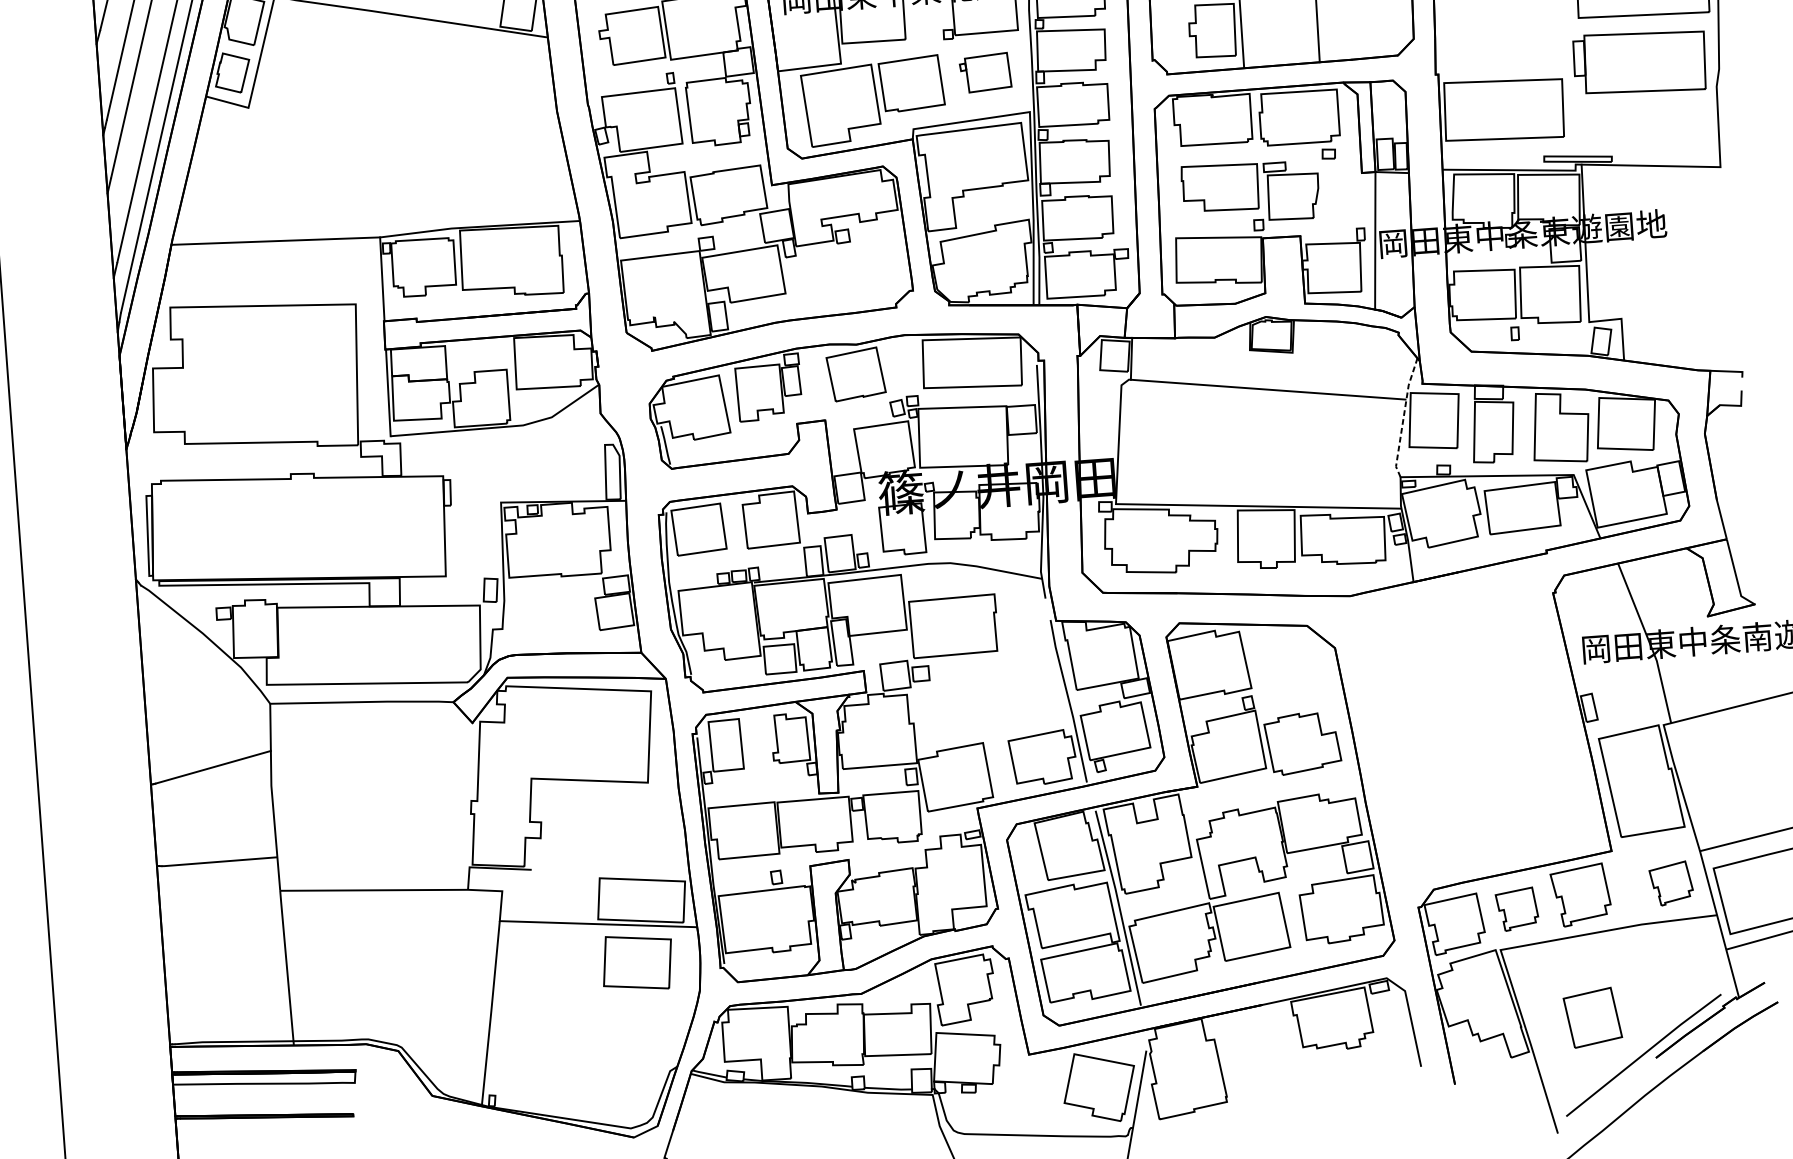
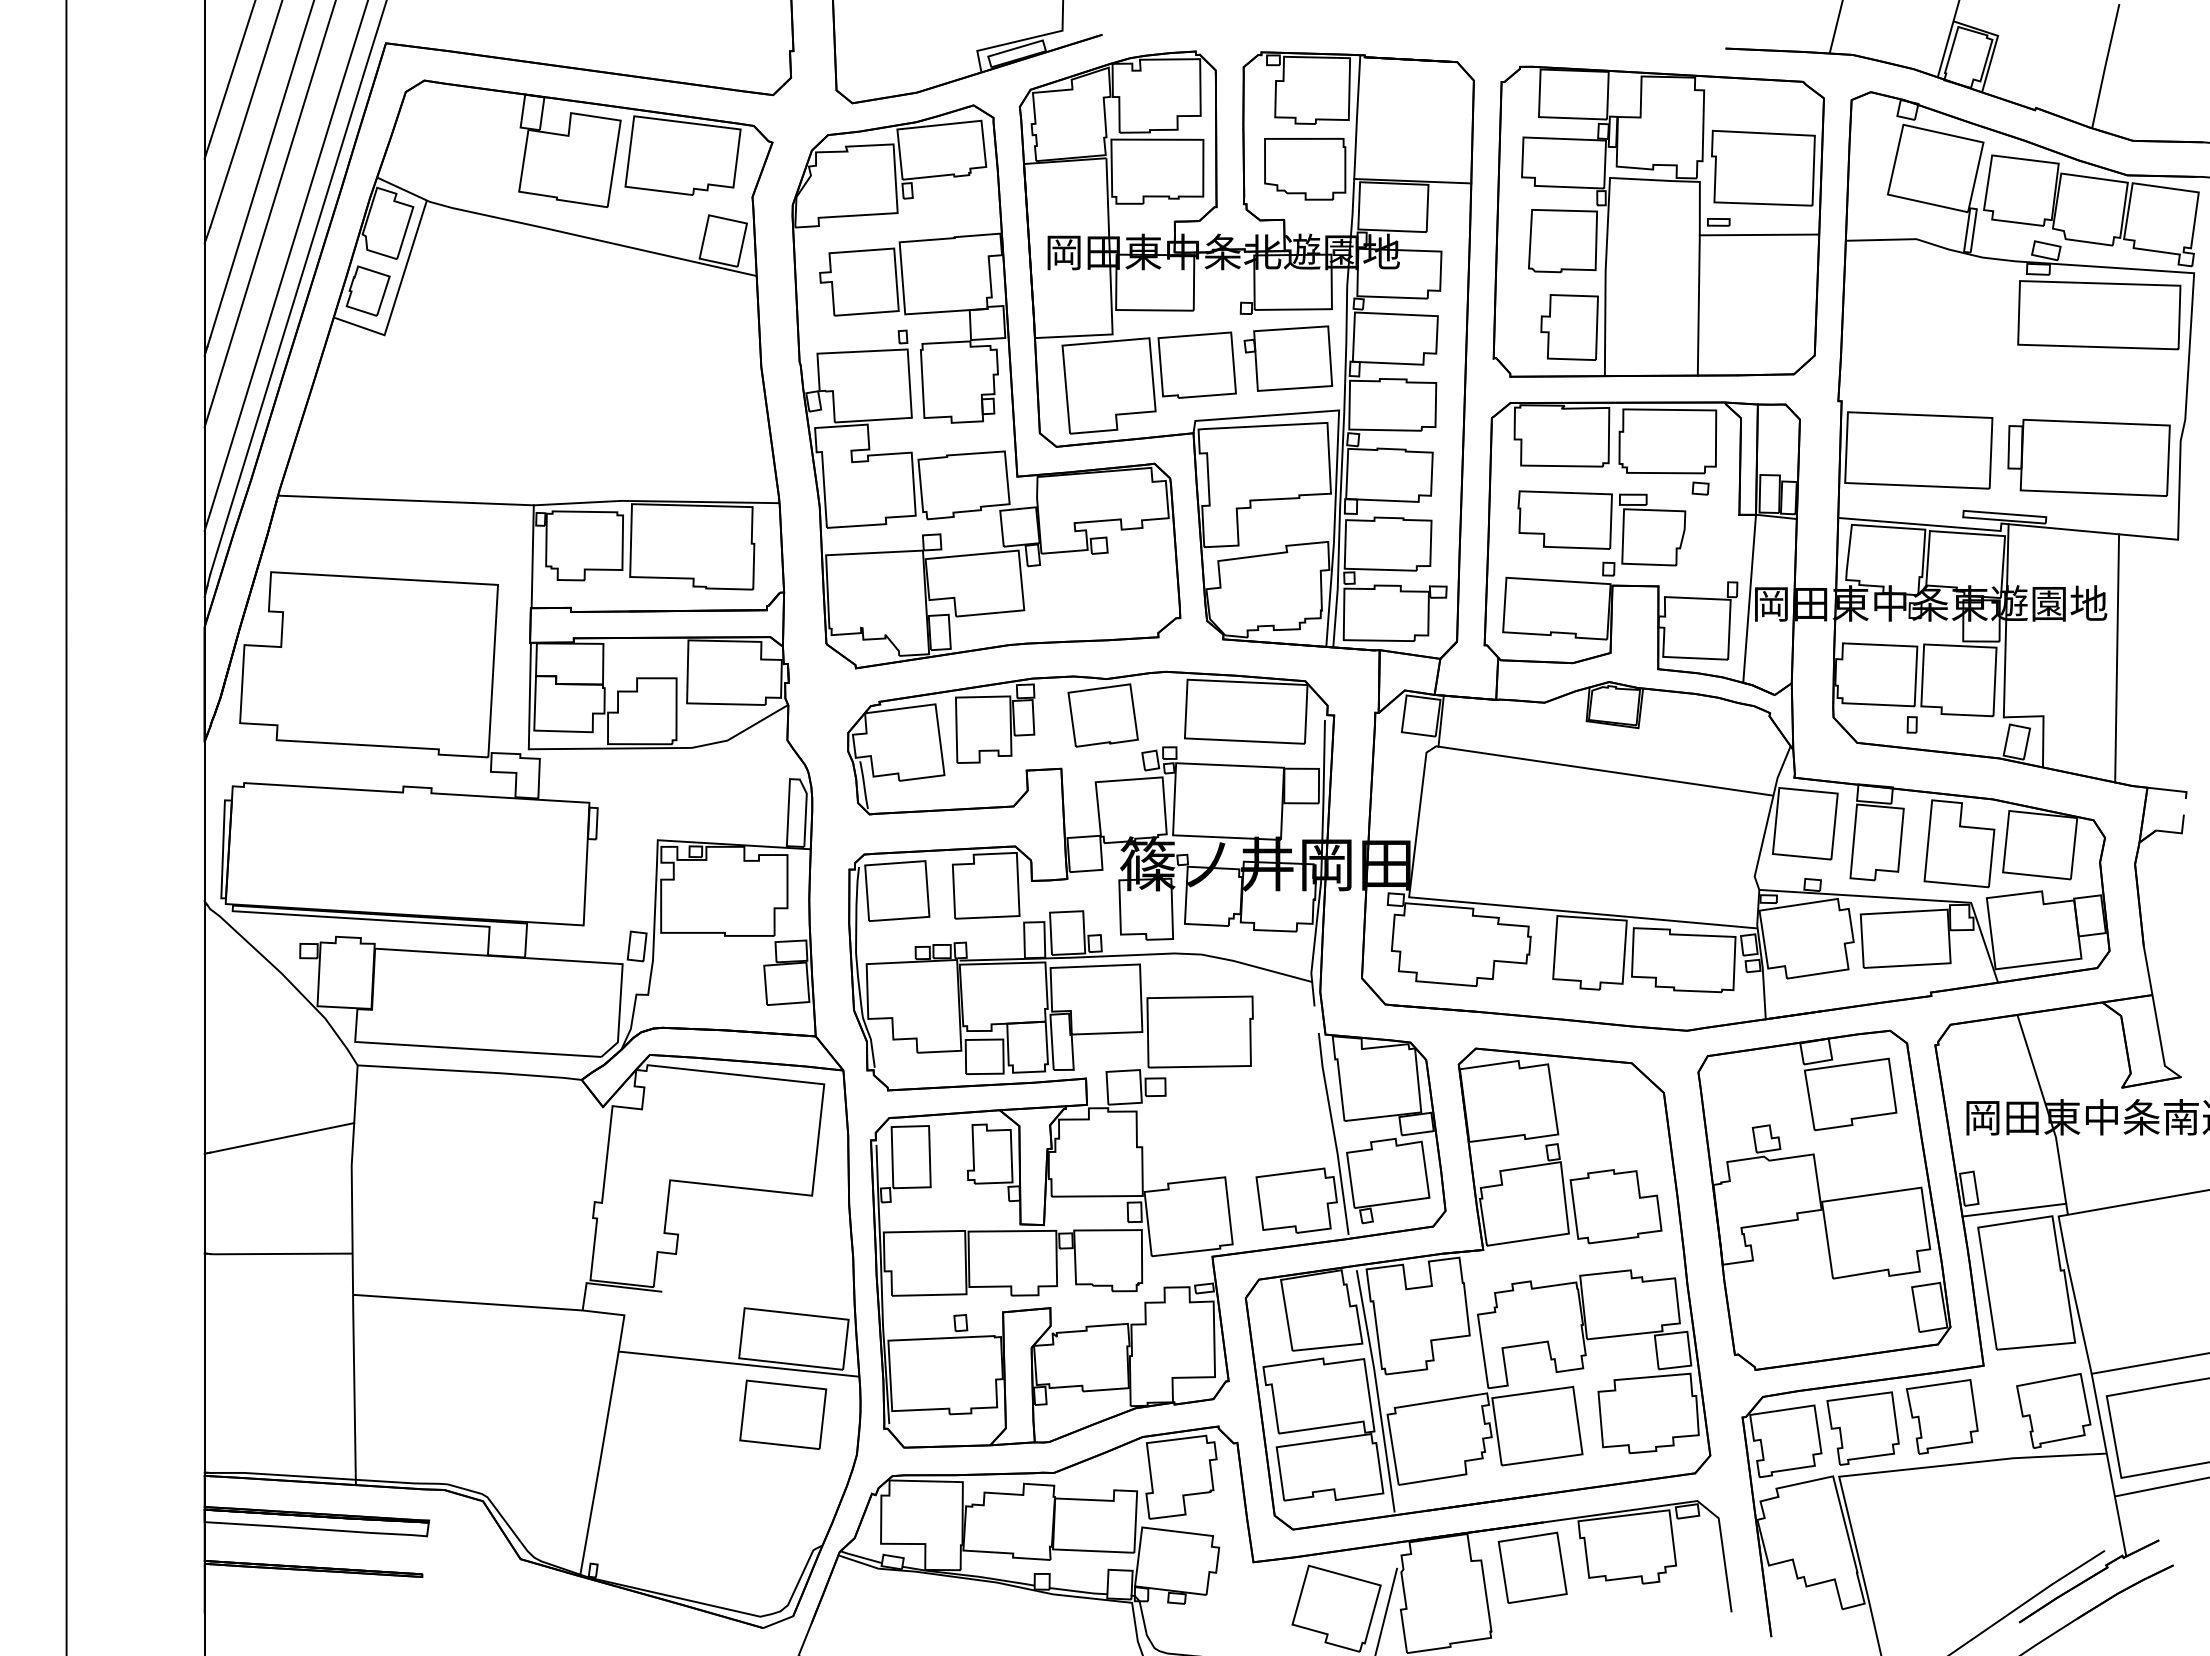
part: (1639, 62) -> (2088, 457), moved
part: (985, 72) -> (1288, 358), size x1.43
line: (1678, 267) -> (2117, 658), added
line: (1403, 417) -> (1768, 817), dashed -> solid
line: (1627, 722) -> (2014, 1209), added
part: (1472, 725) -> (1824, 1199), added
part: (1671, 883) -> (2053, 1410), size x1.43
part: (1516, 909) -> (1862, 1428), size x1.43
part: (1592, 1017) -> (1532, 1567), moved

